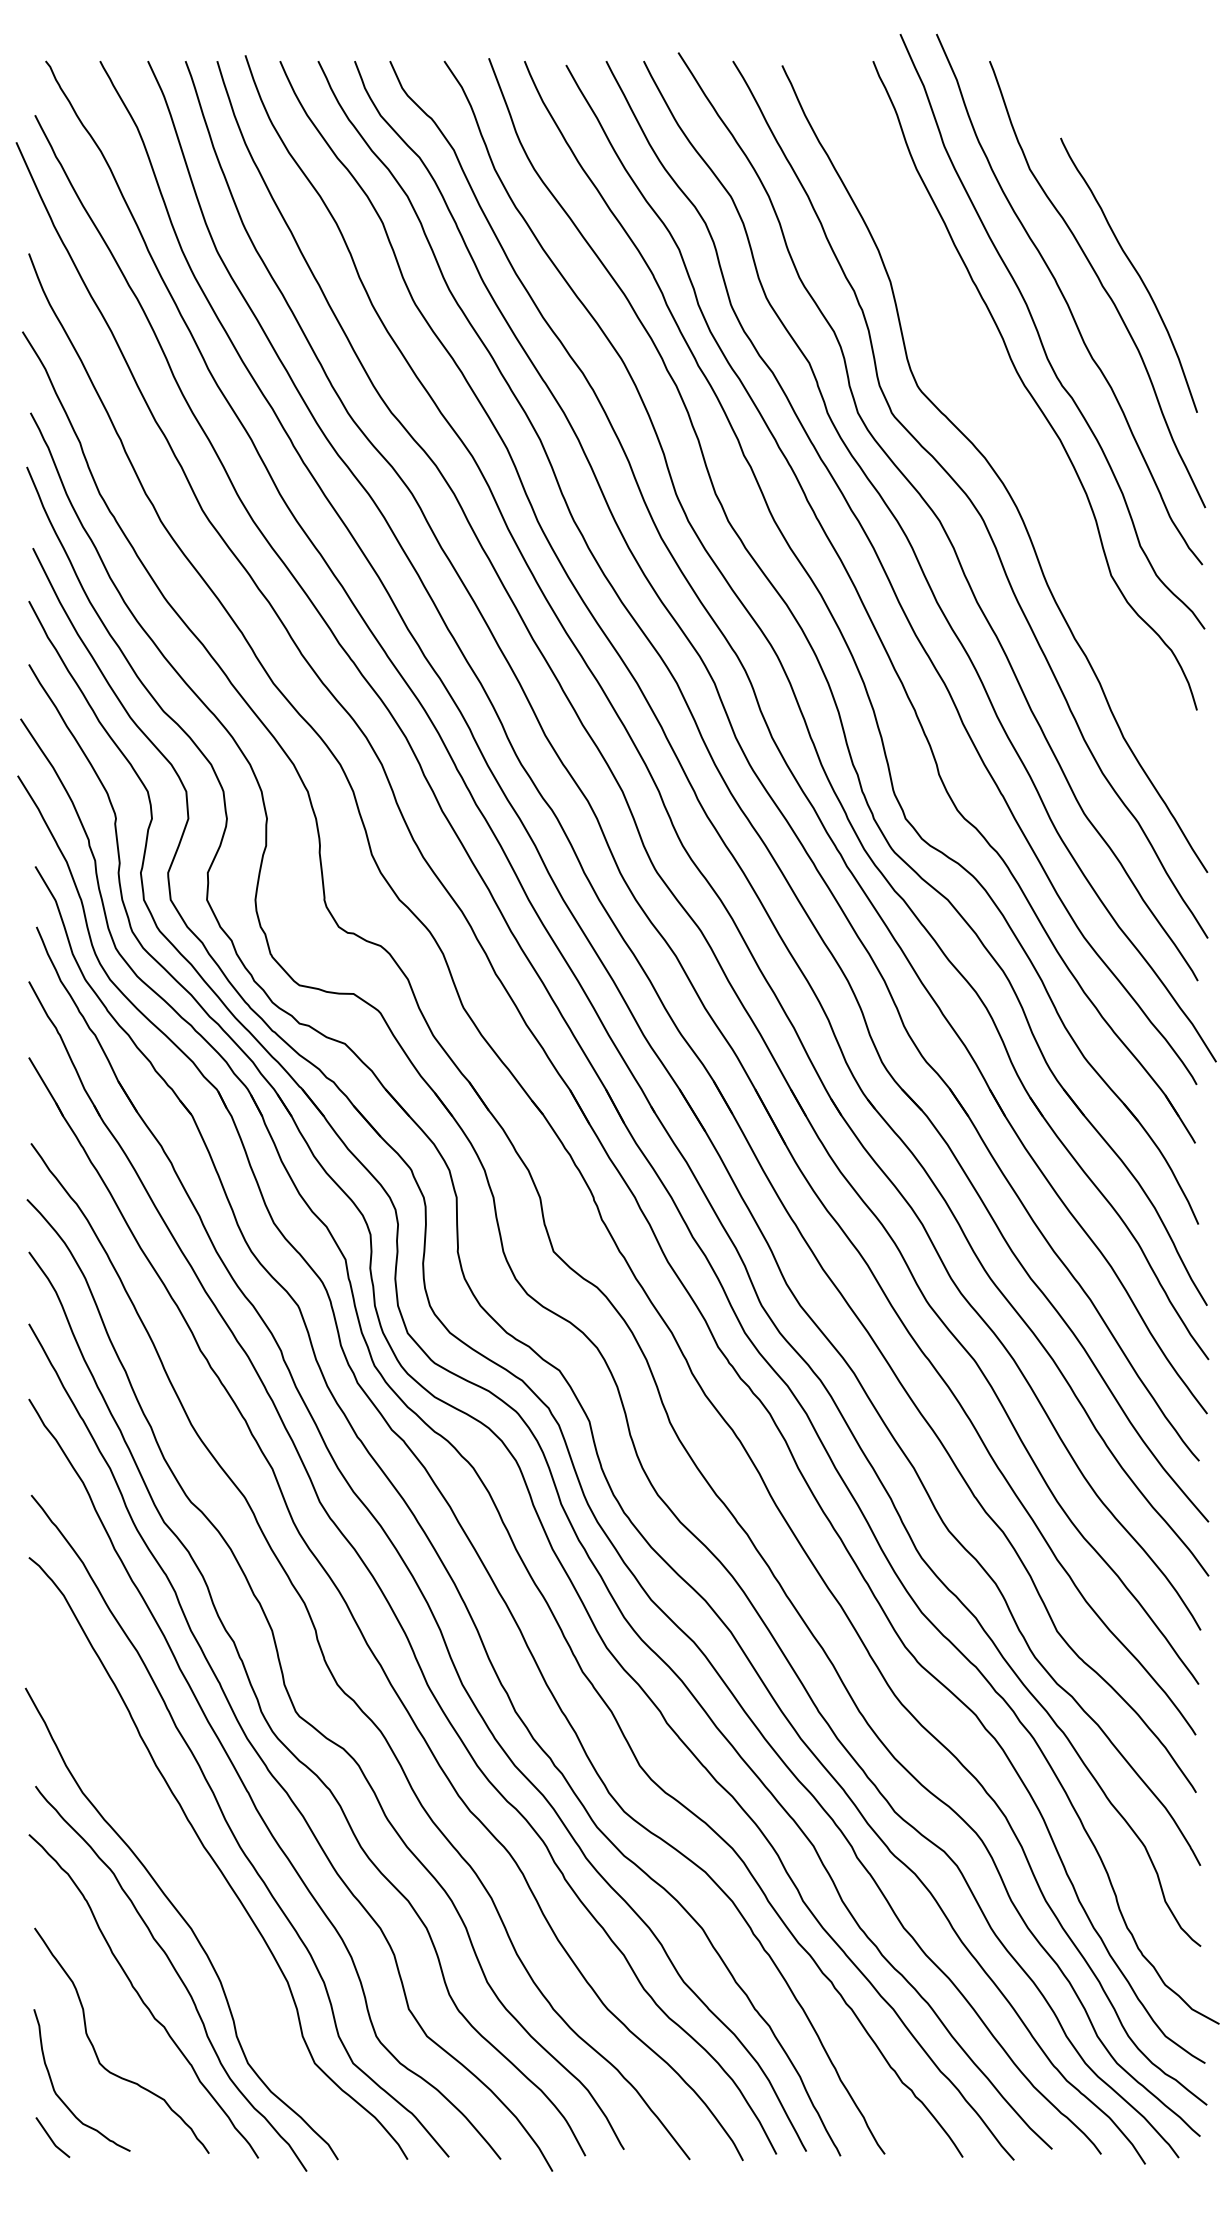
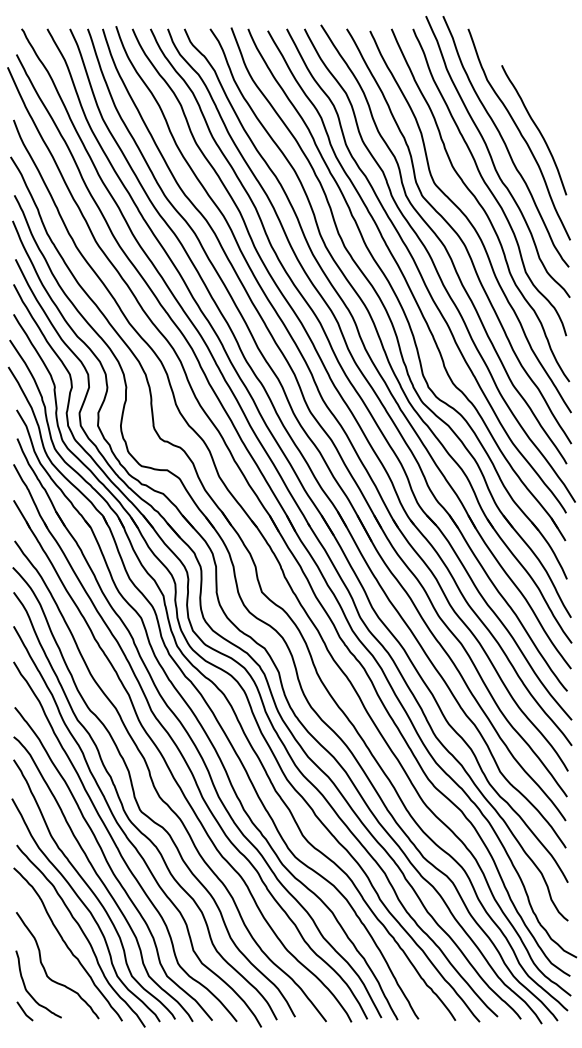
curve: (1015, 434) -> (480, 205), added
curve: (195, 1882) -> (92, 890), added

